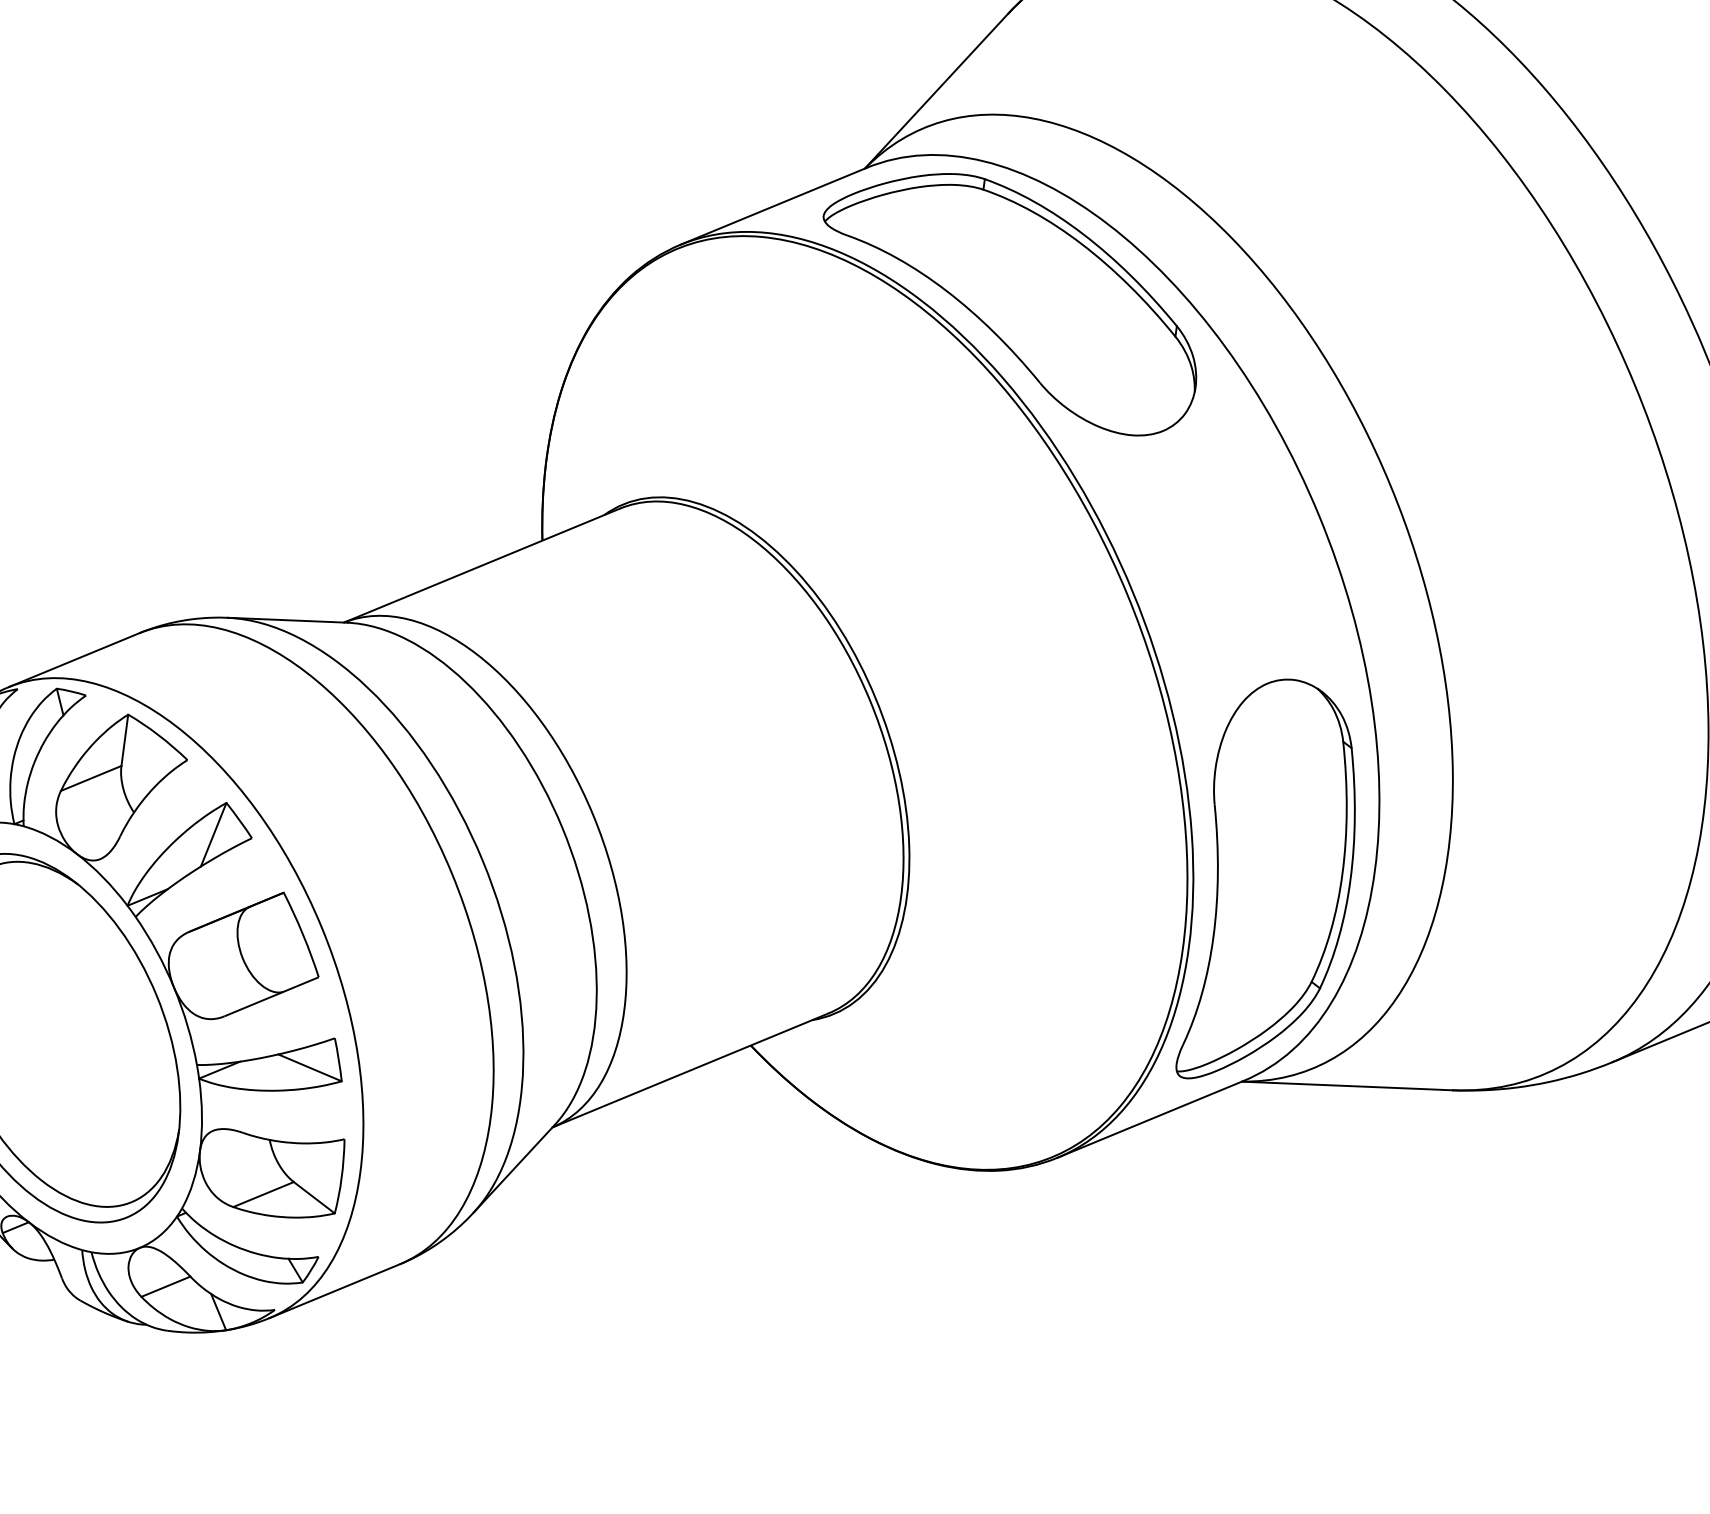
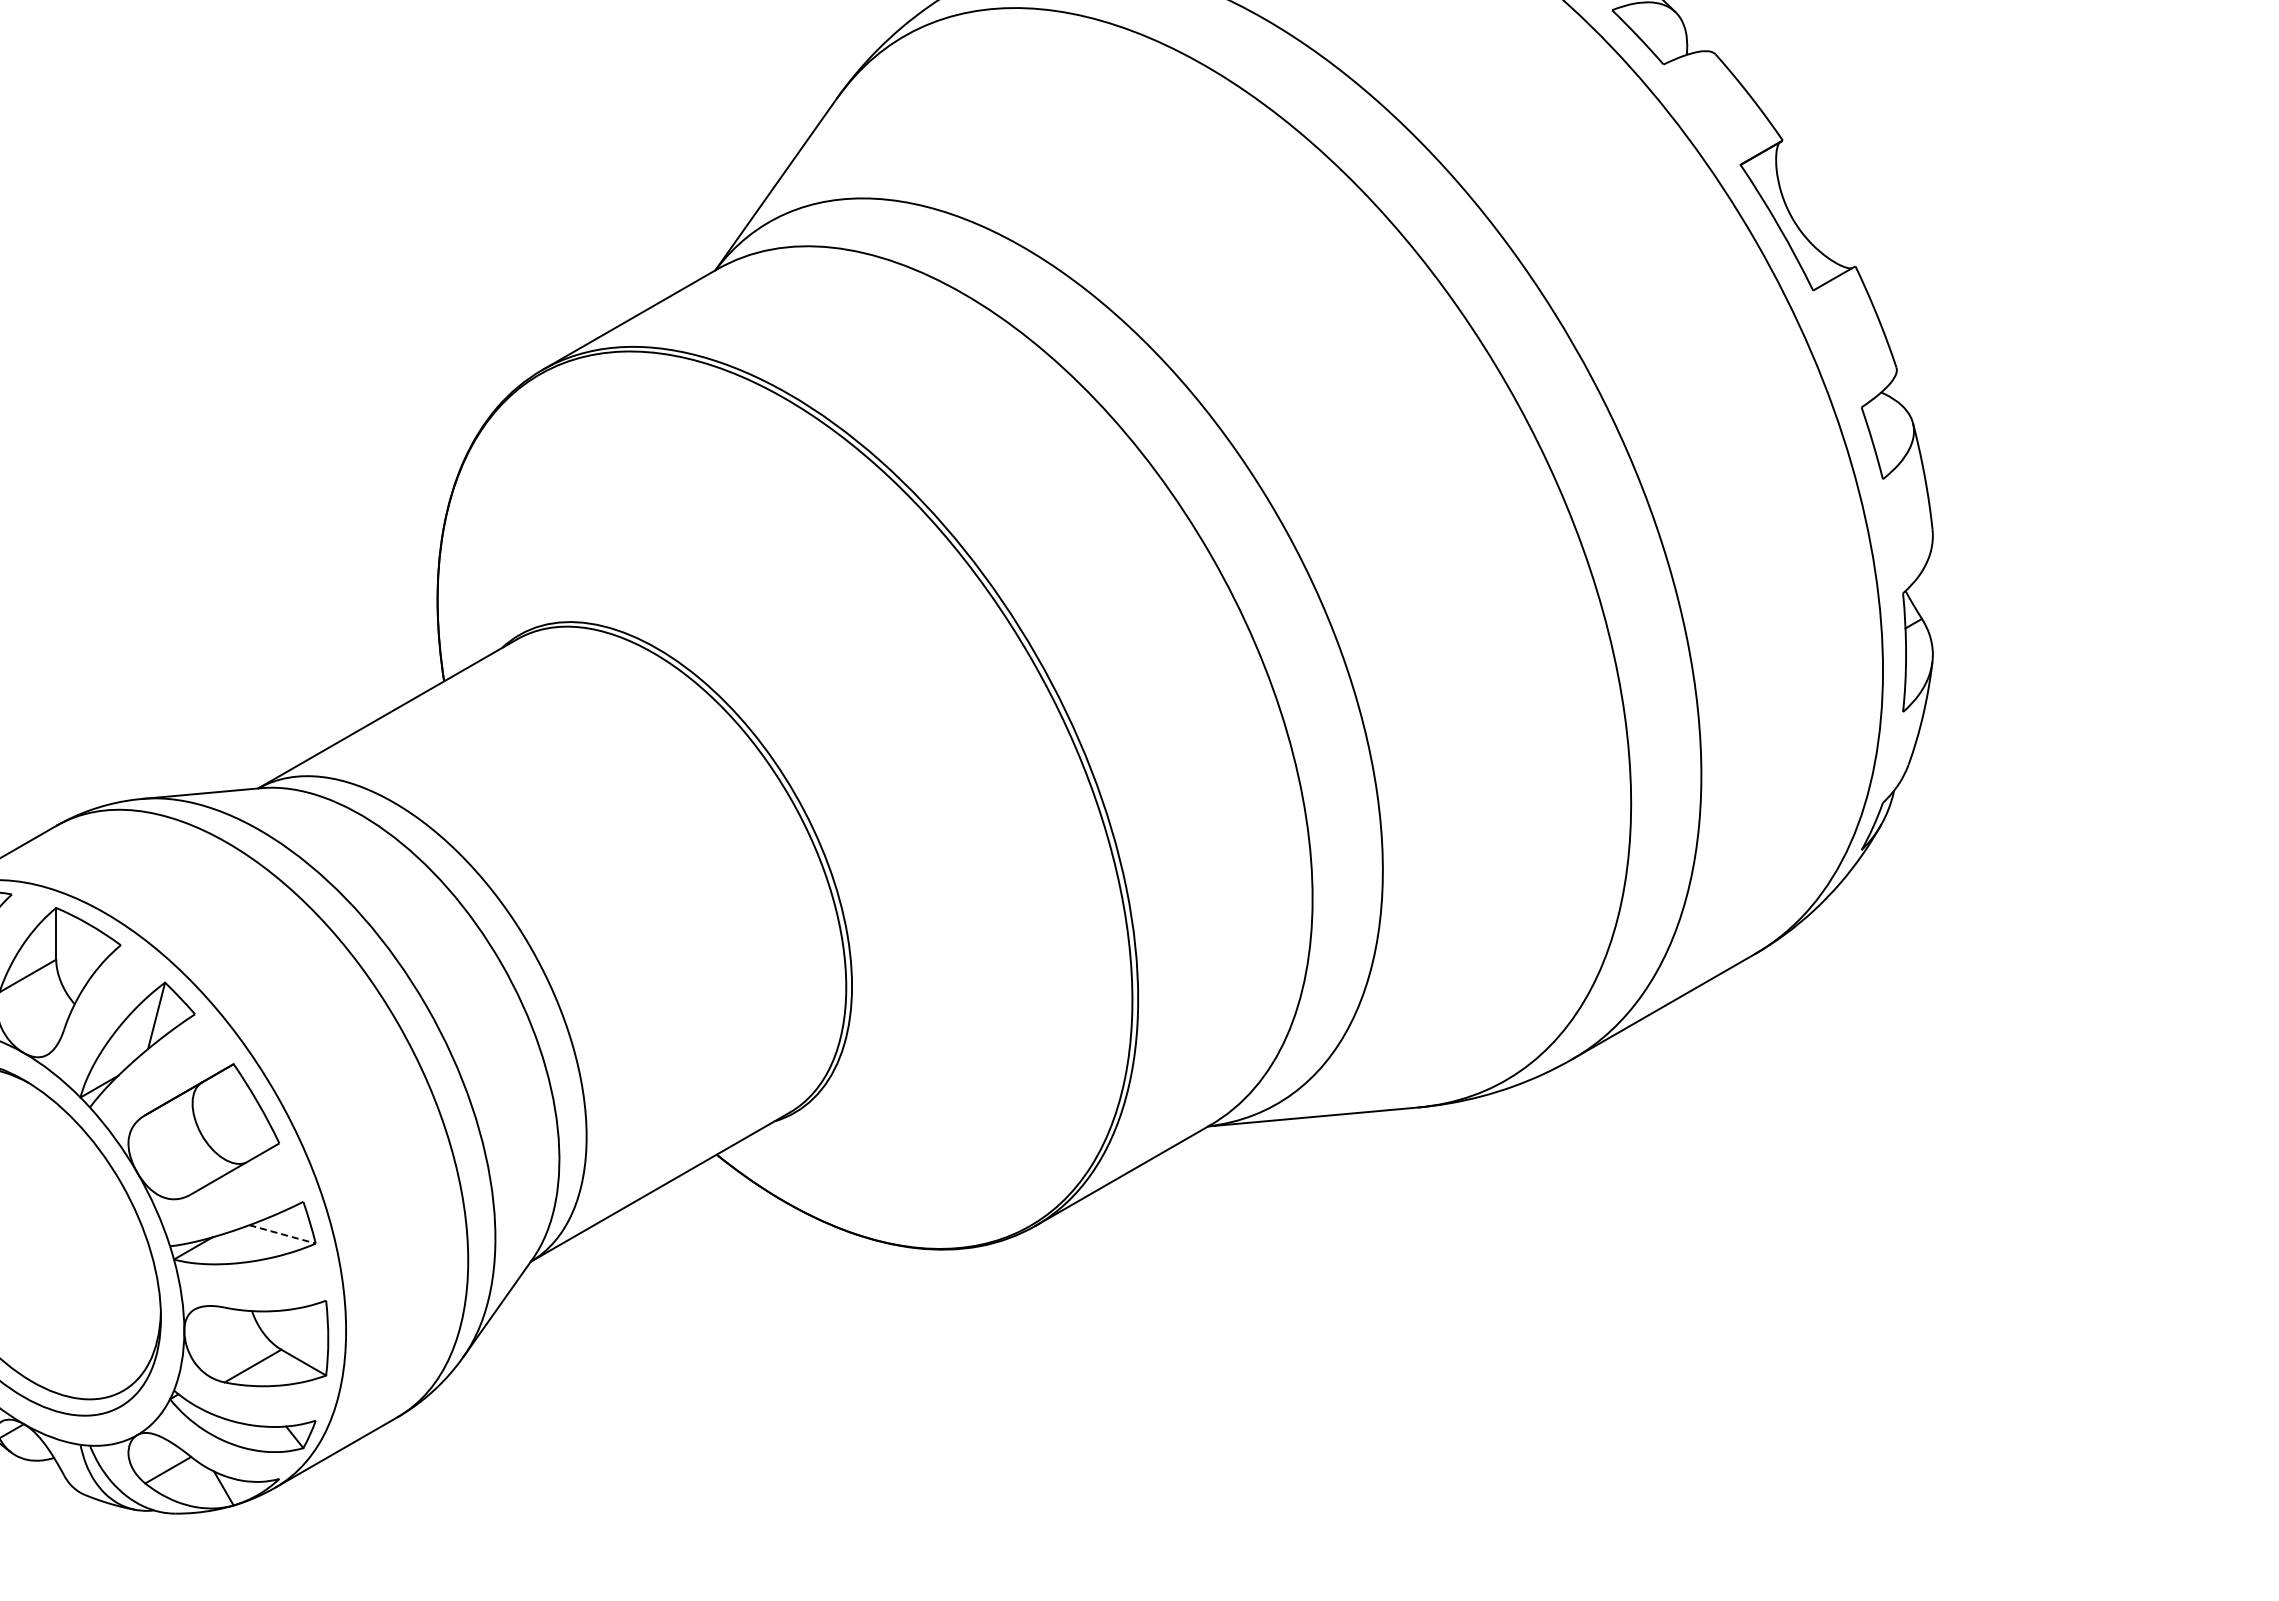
part: (1009, 299) -> (875, 381), removed
part: (1275, 883) -> (1215, 925), removed
line: (310, 1068) -> (283, 1234), solid -> dashed

